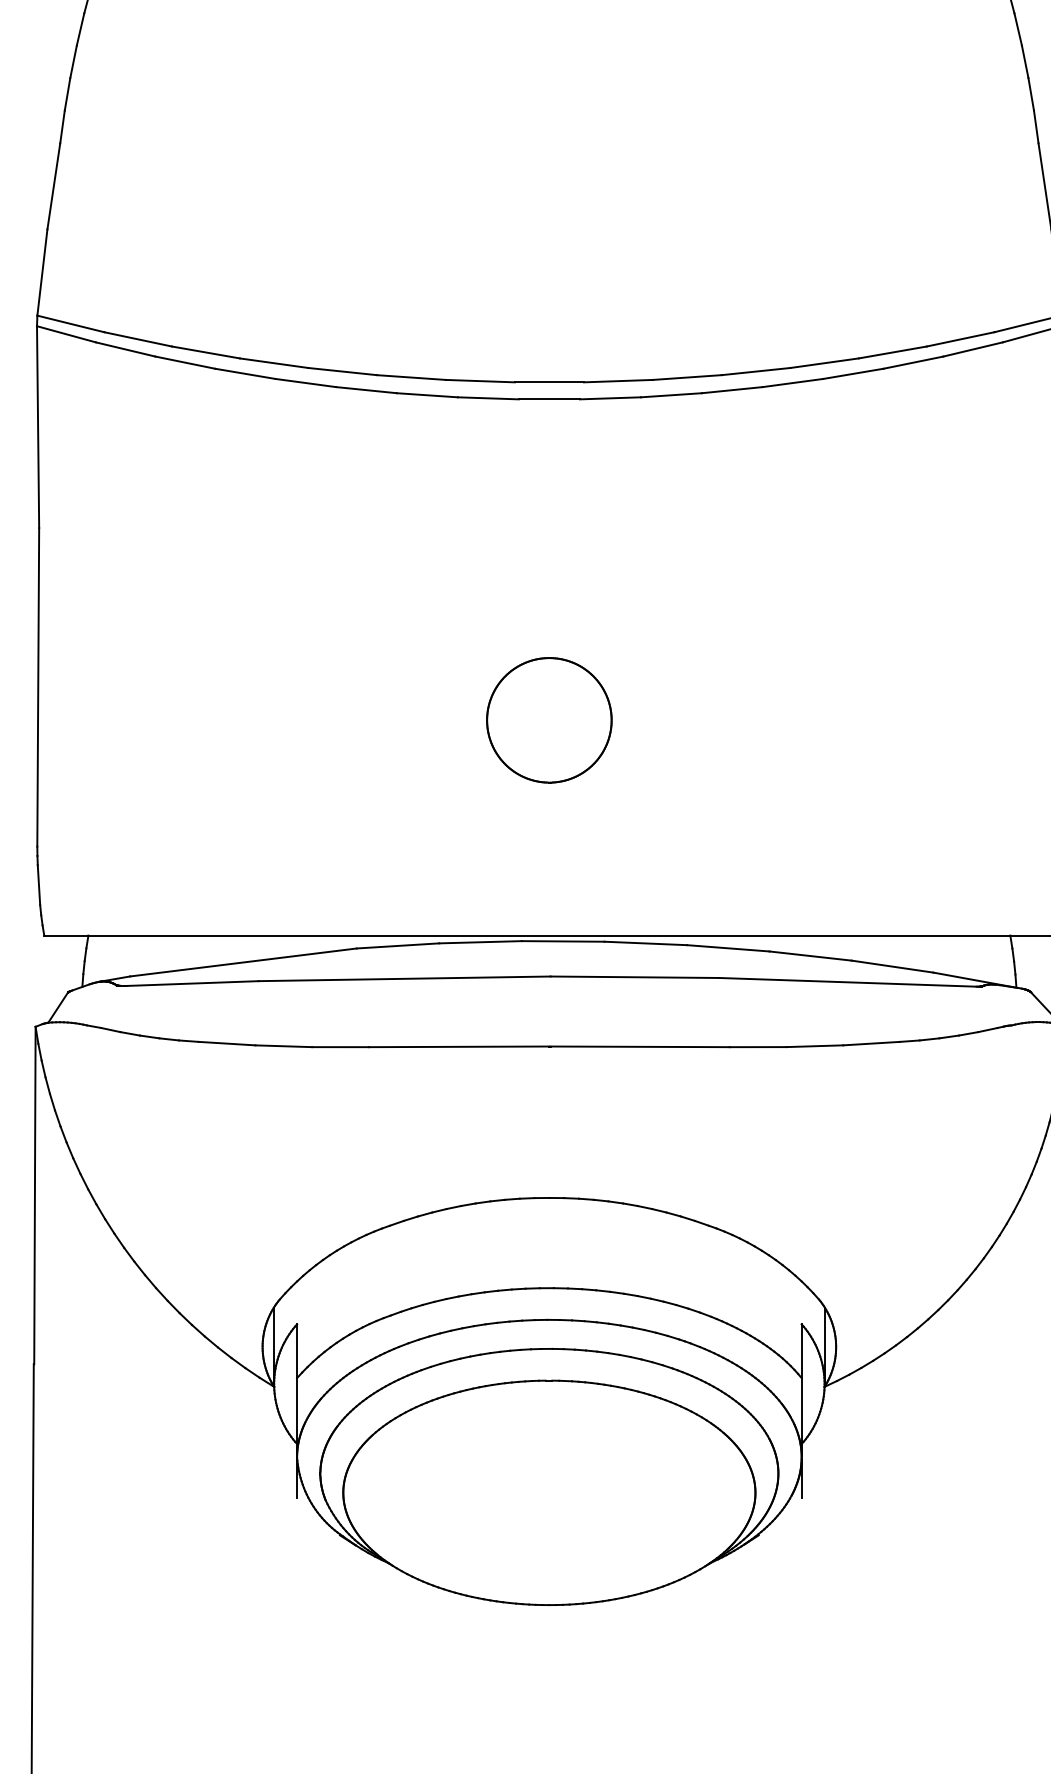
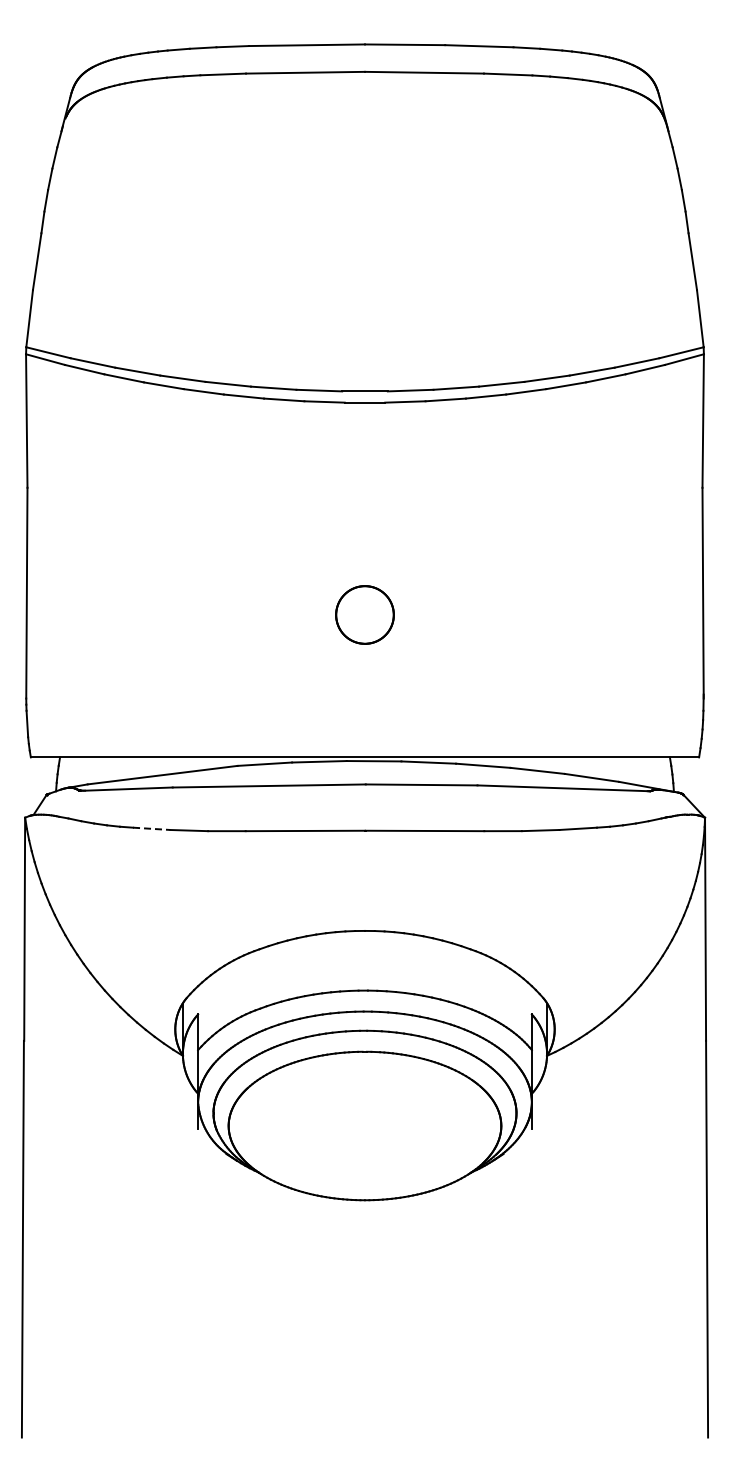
part: (548, 719) -> (364, 614), size x0.7
line: (226, 1043) -> (151, 828), solid -> dashed

